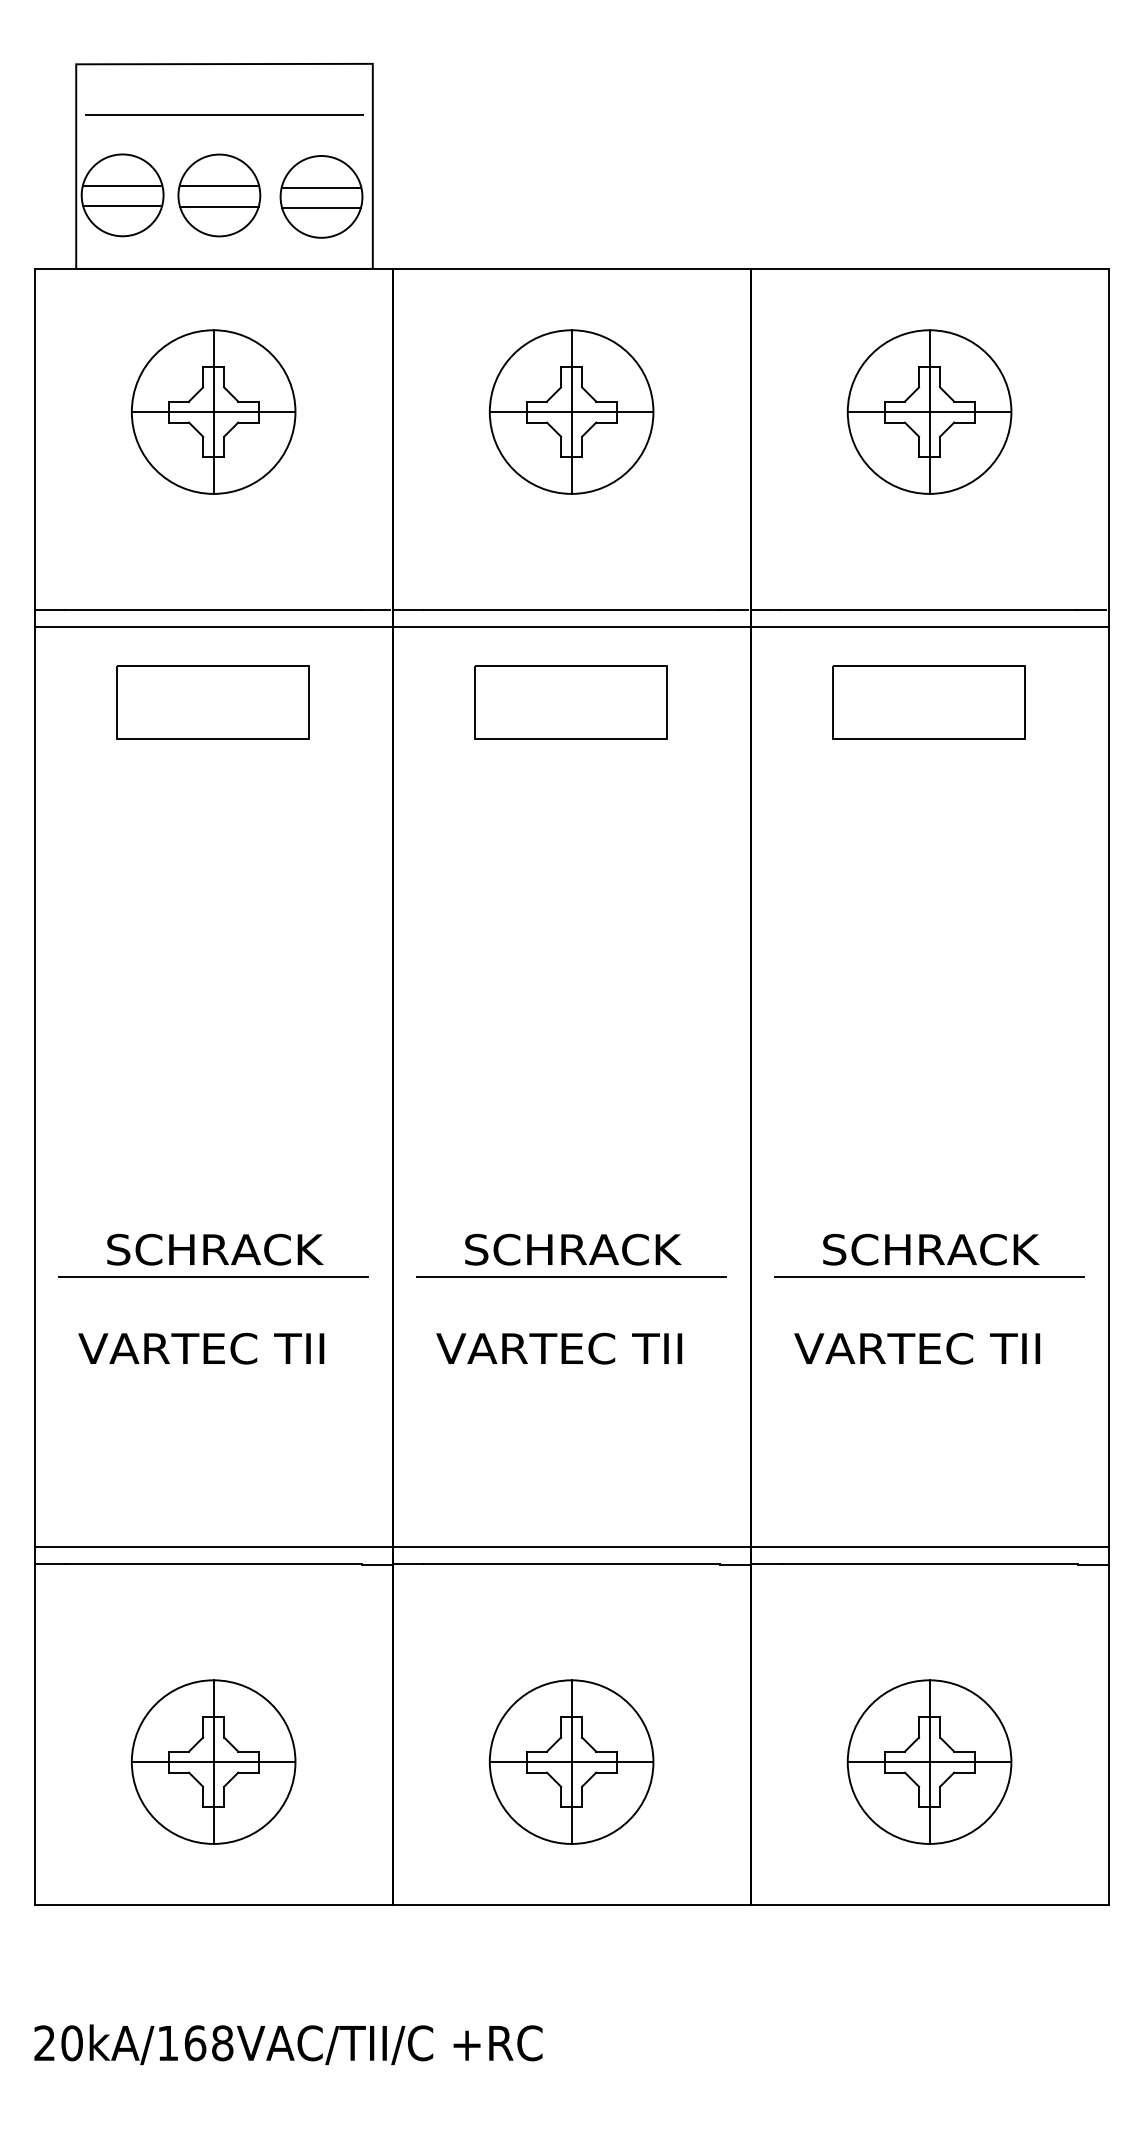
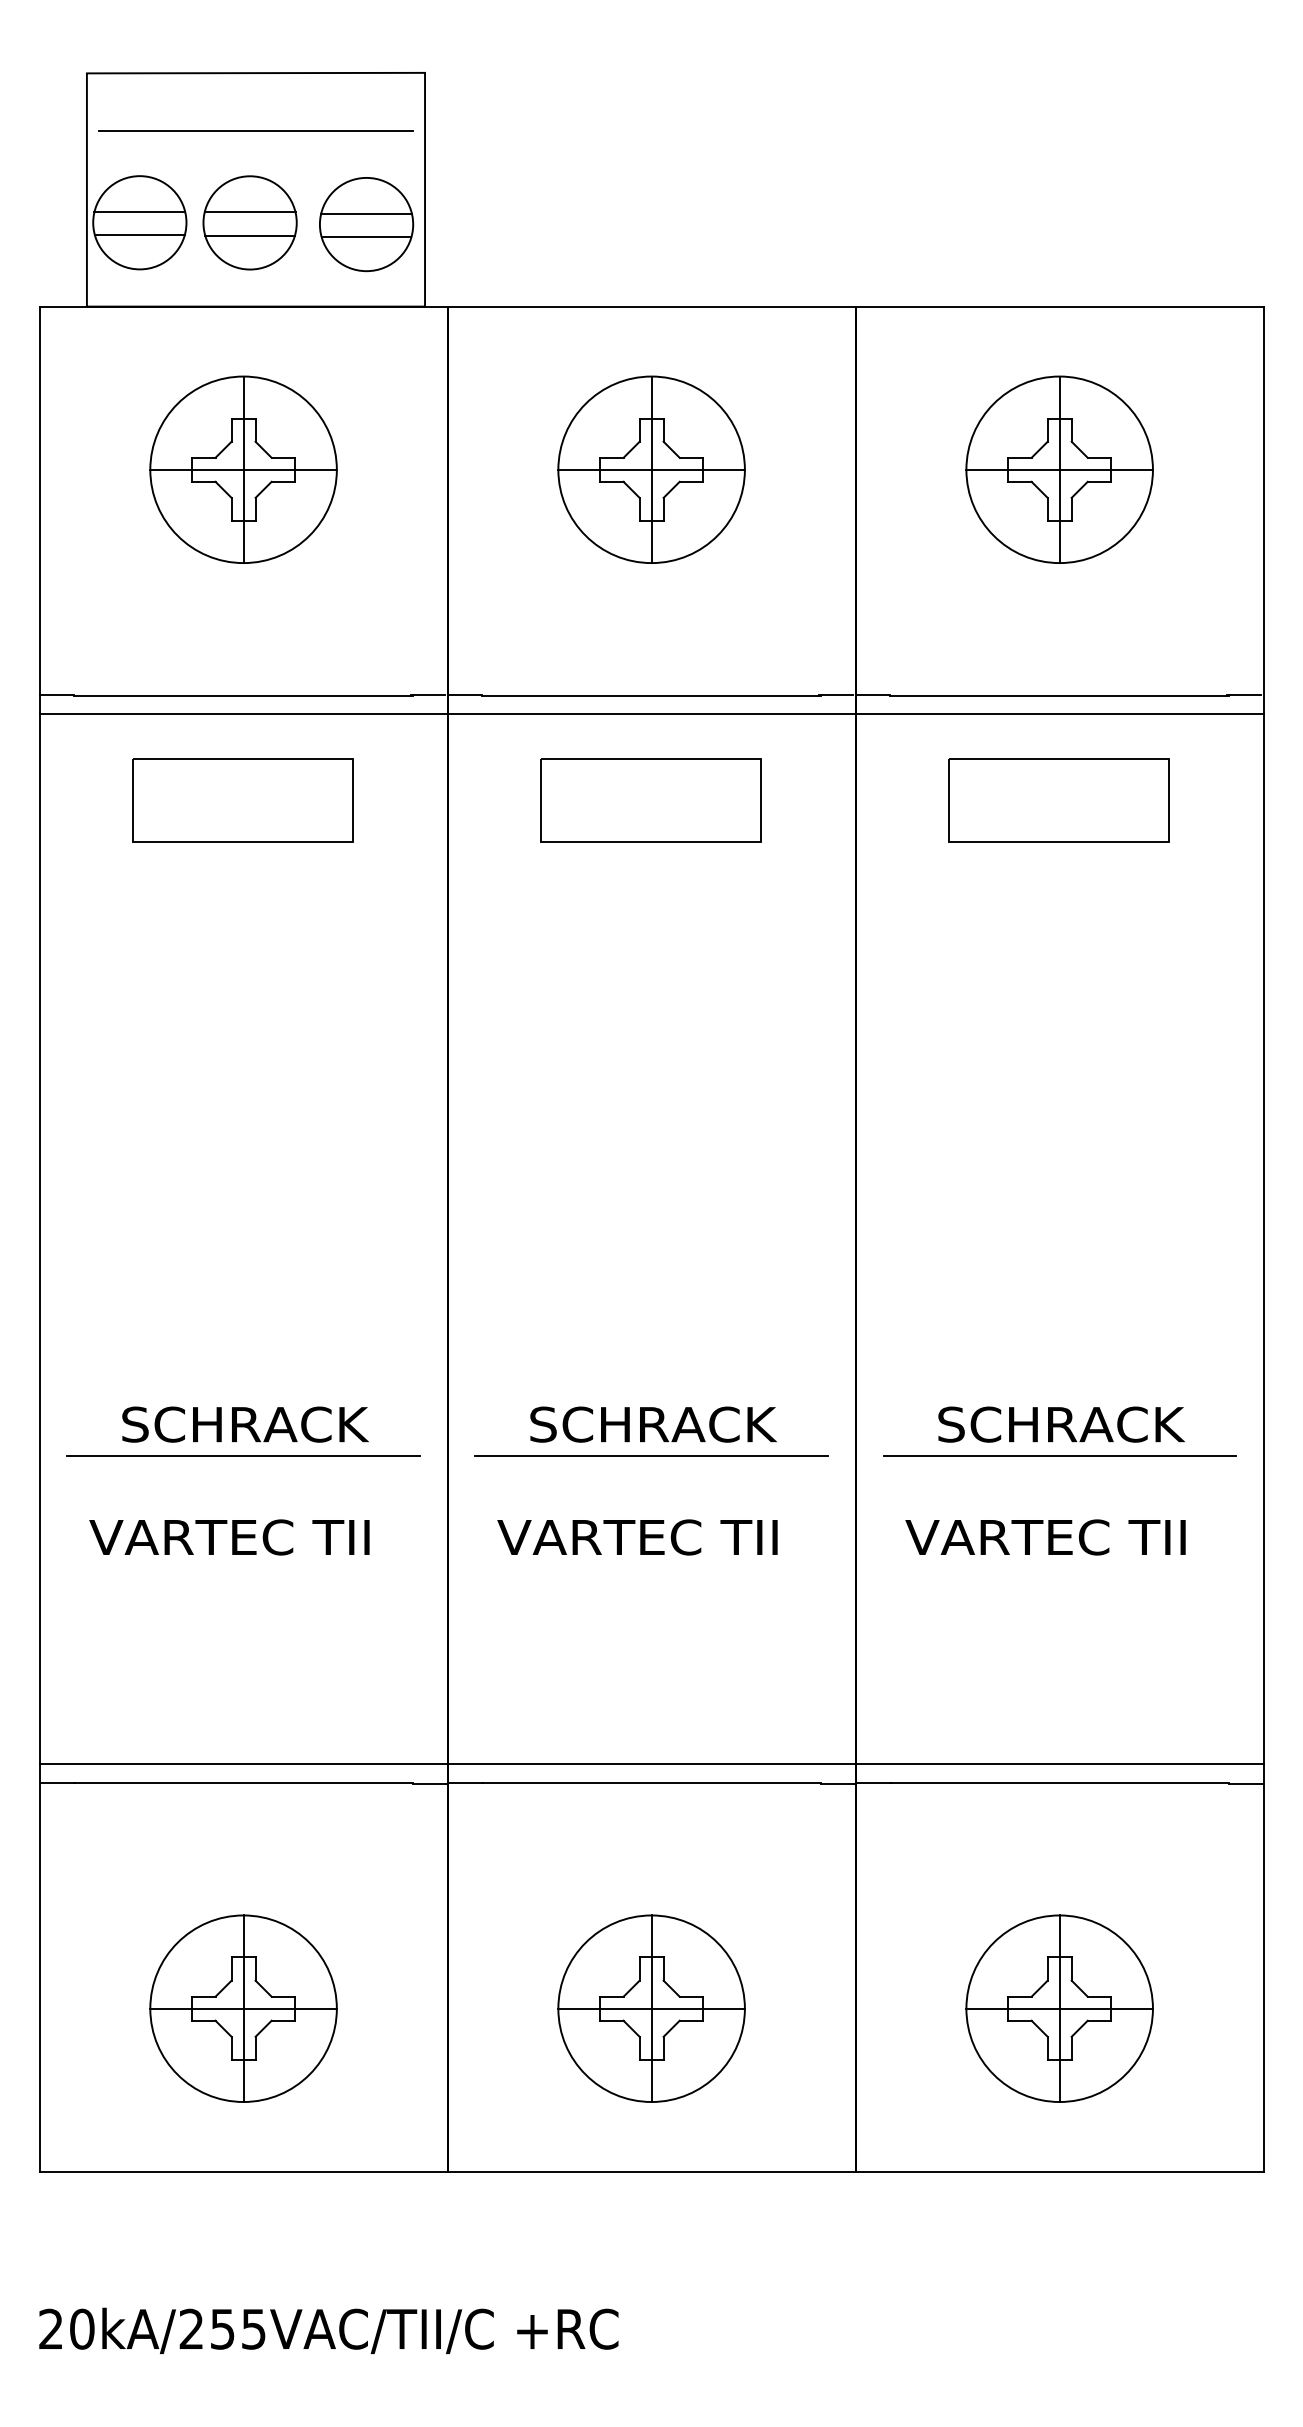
text: (195, 2043) -> (222, 2329), 20kA/168VAC/TII/C -> 20kA/255VAC/TII/C

